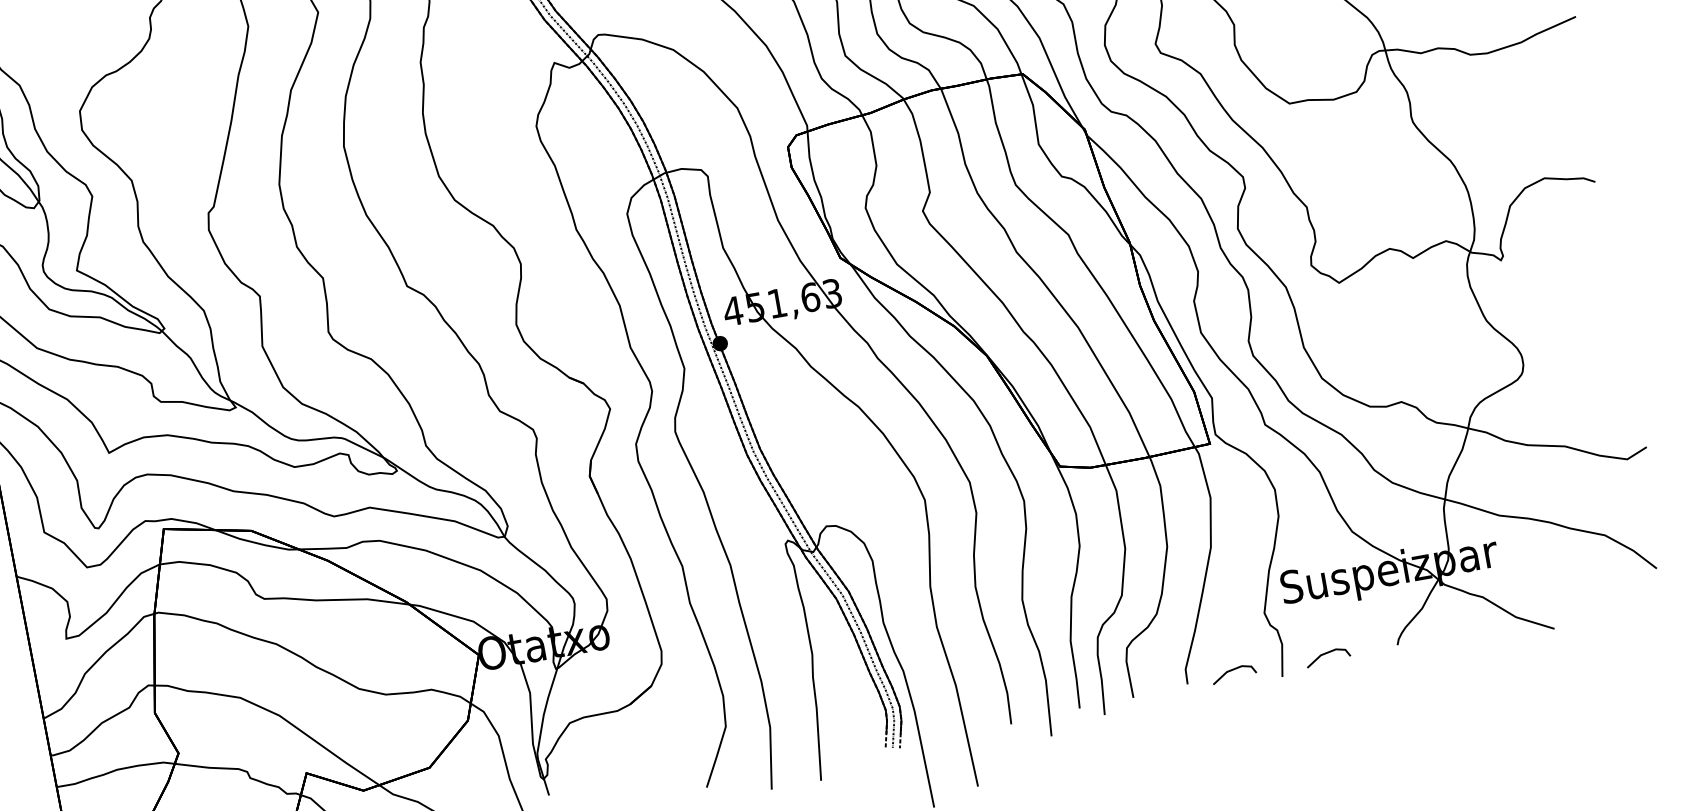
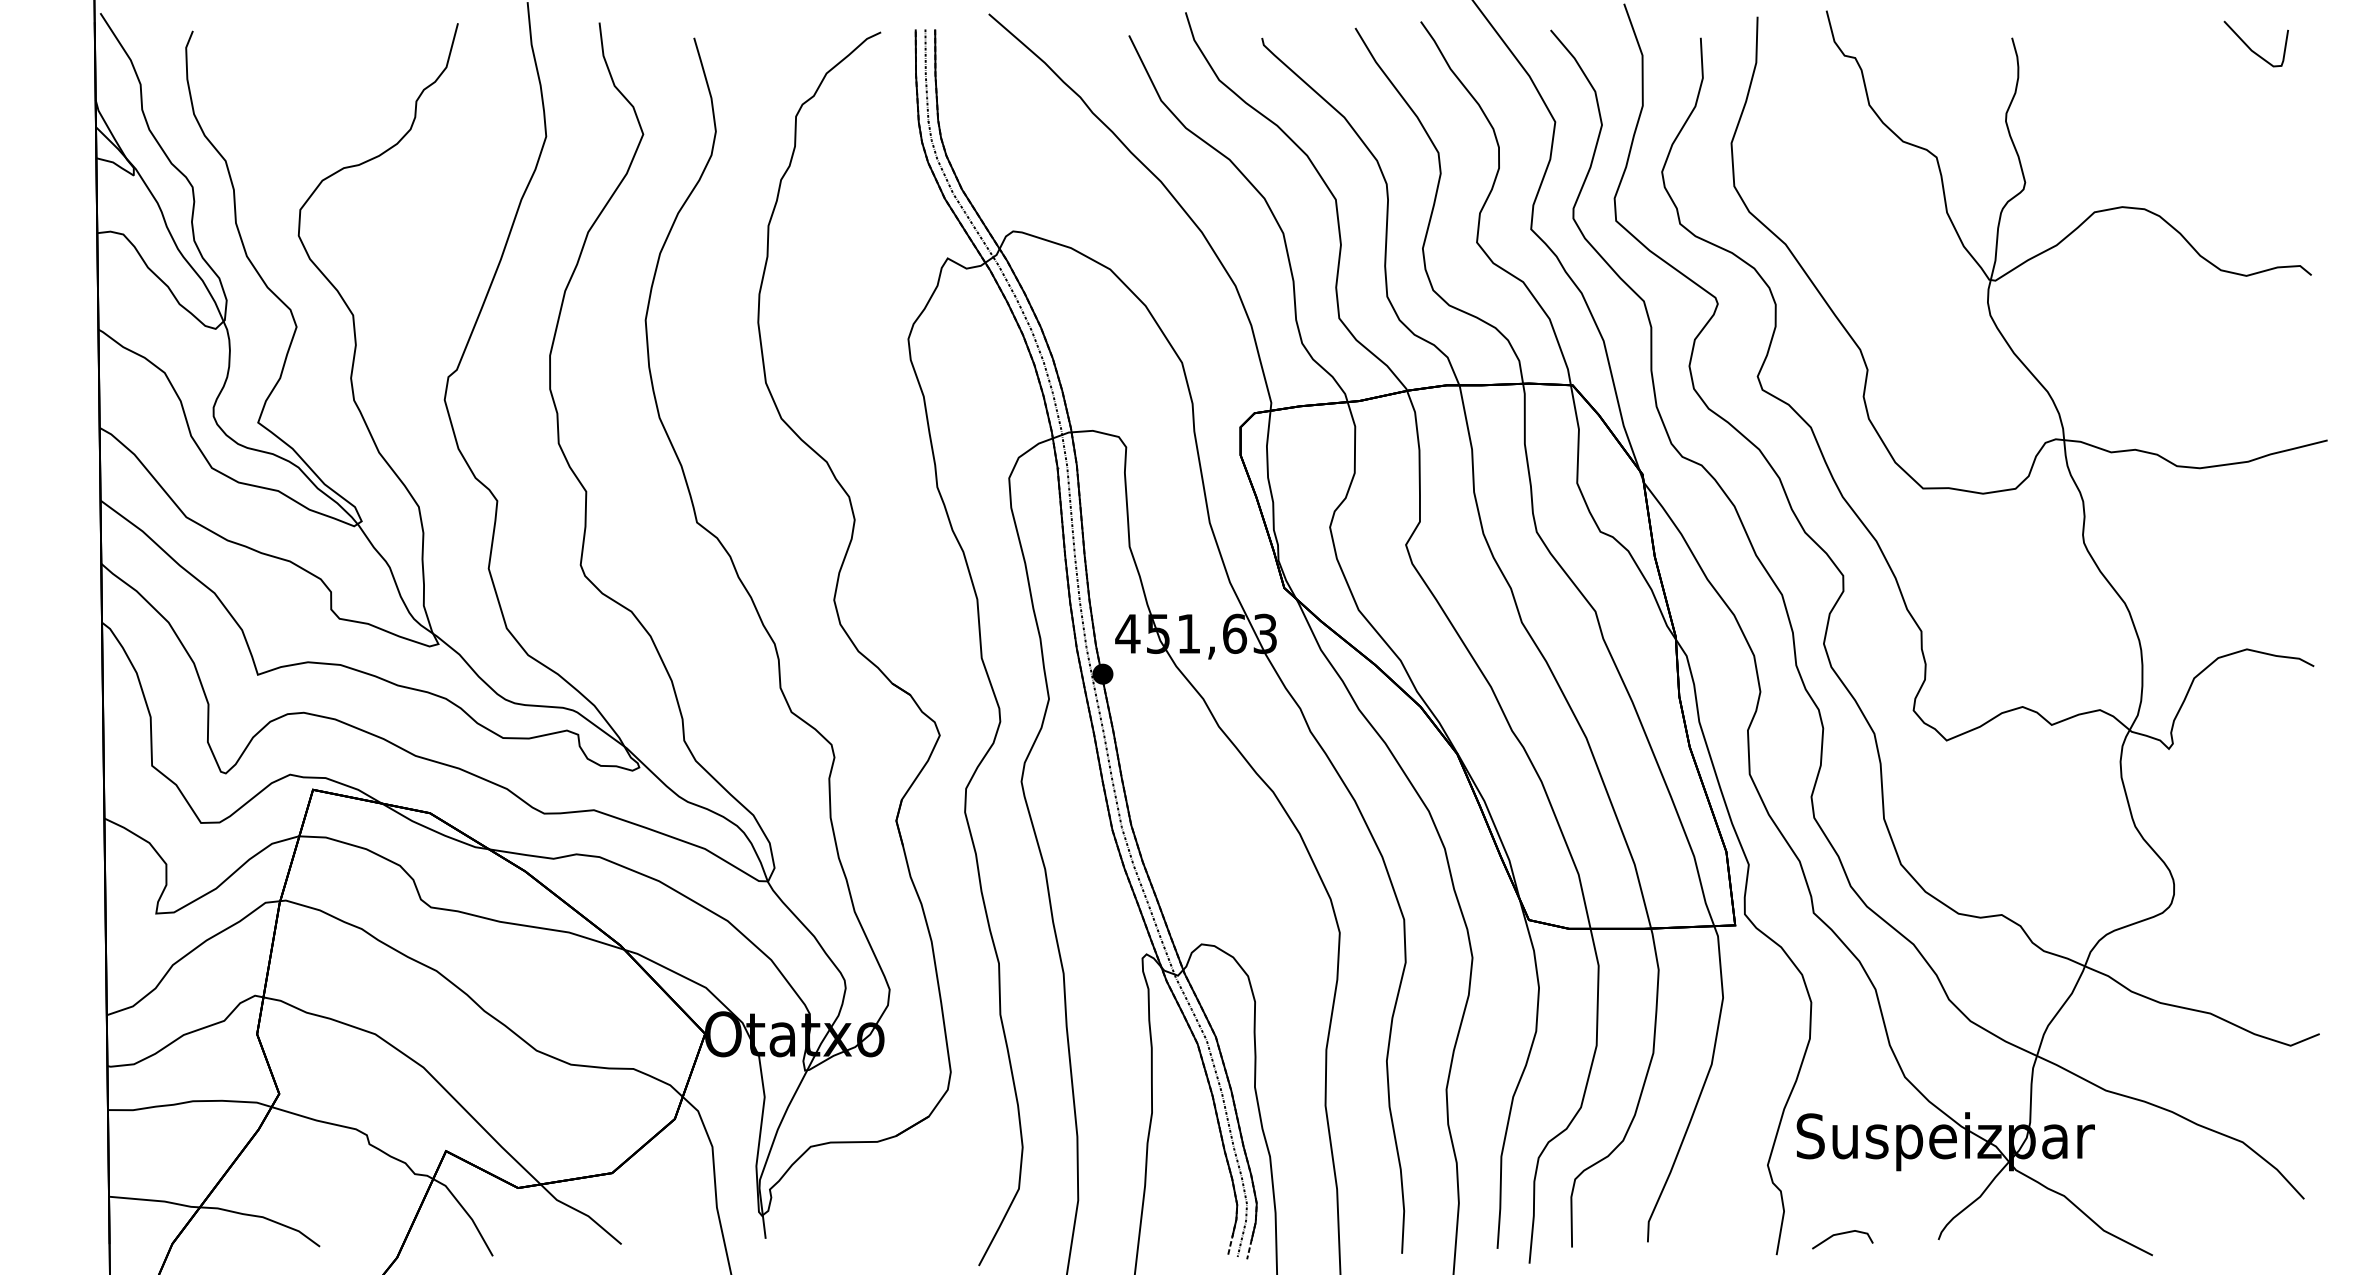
line: (1233, 670) -> (1712, 1234), removed

